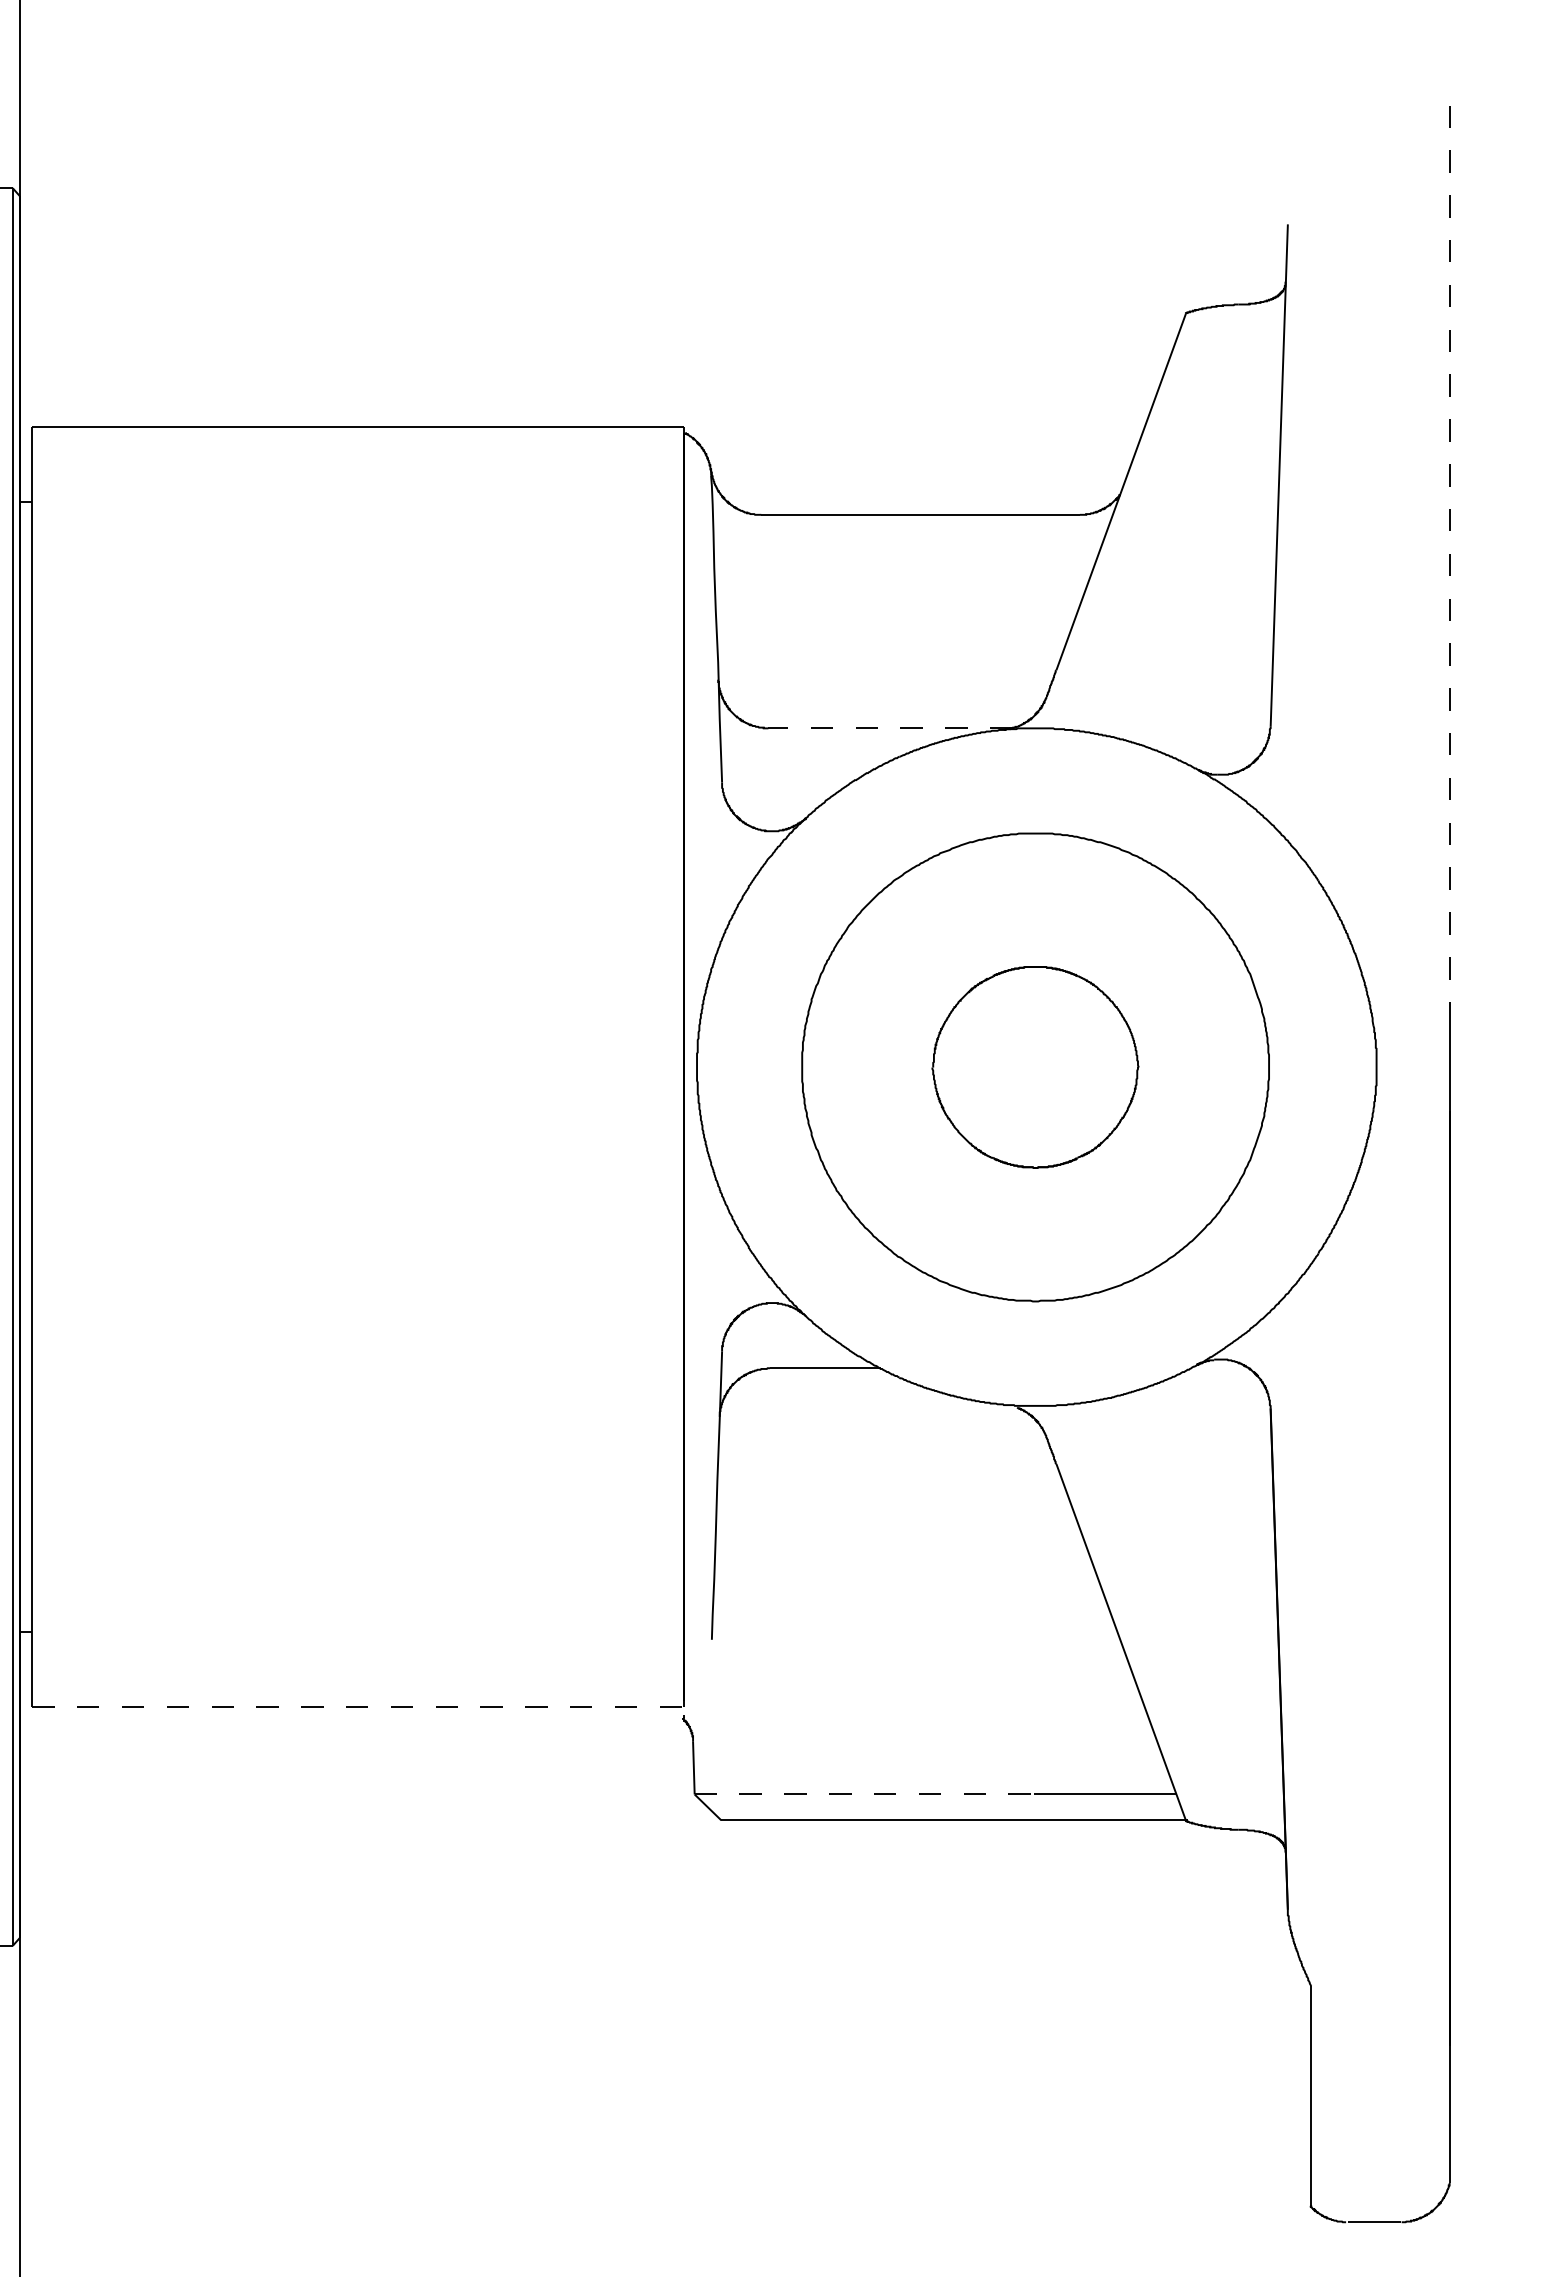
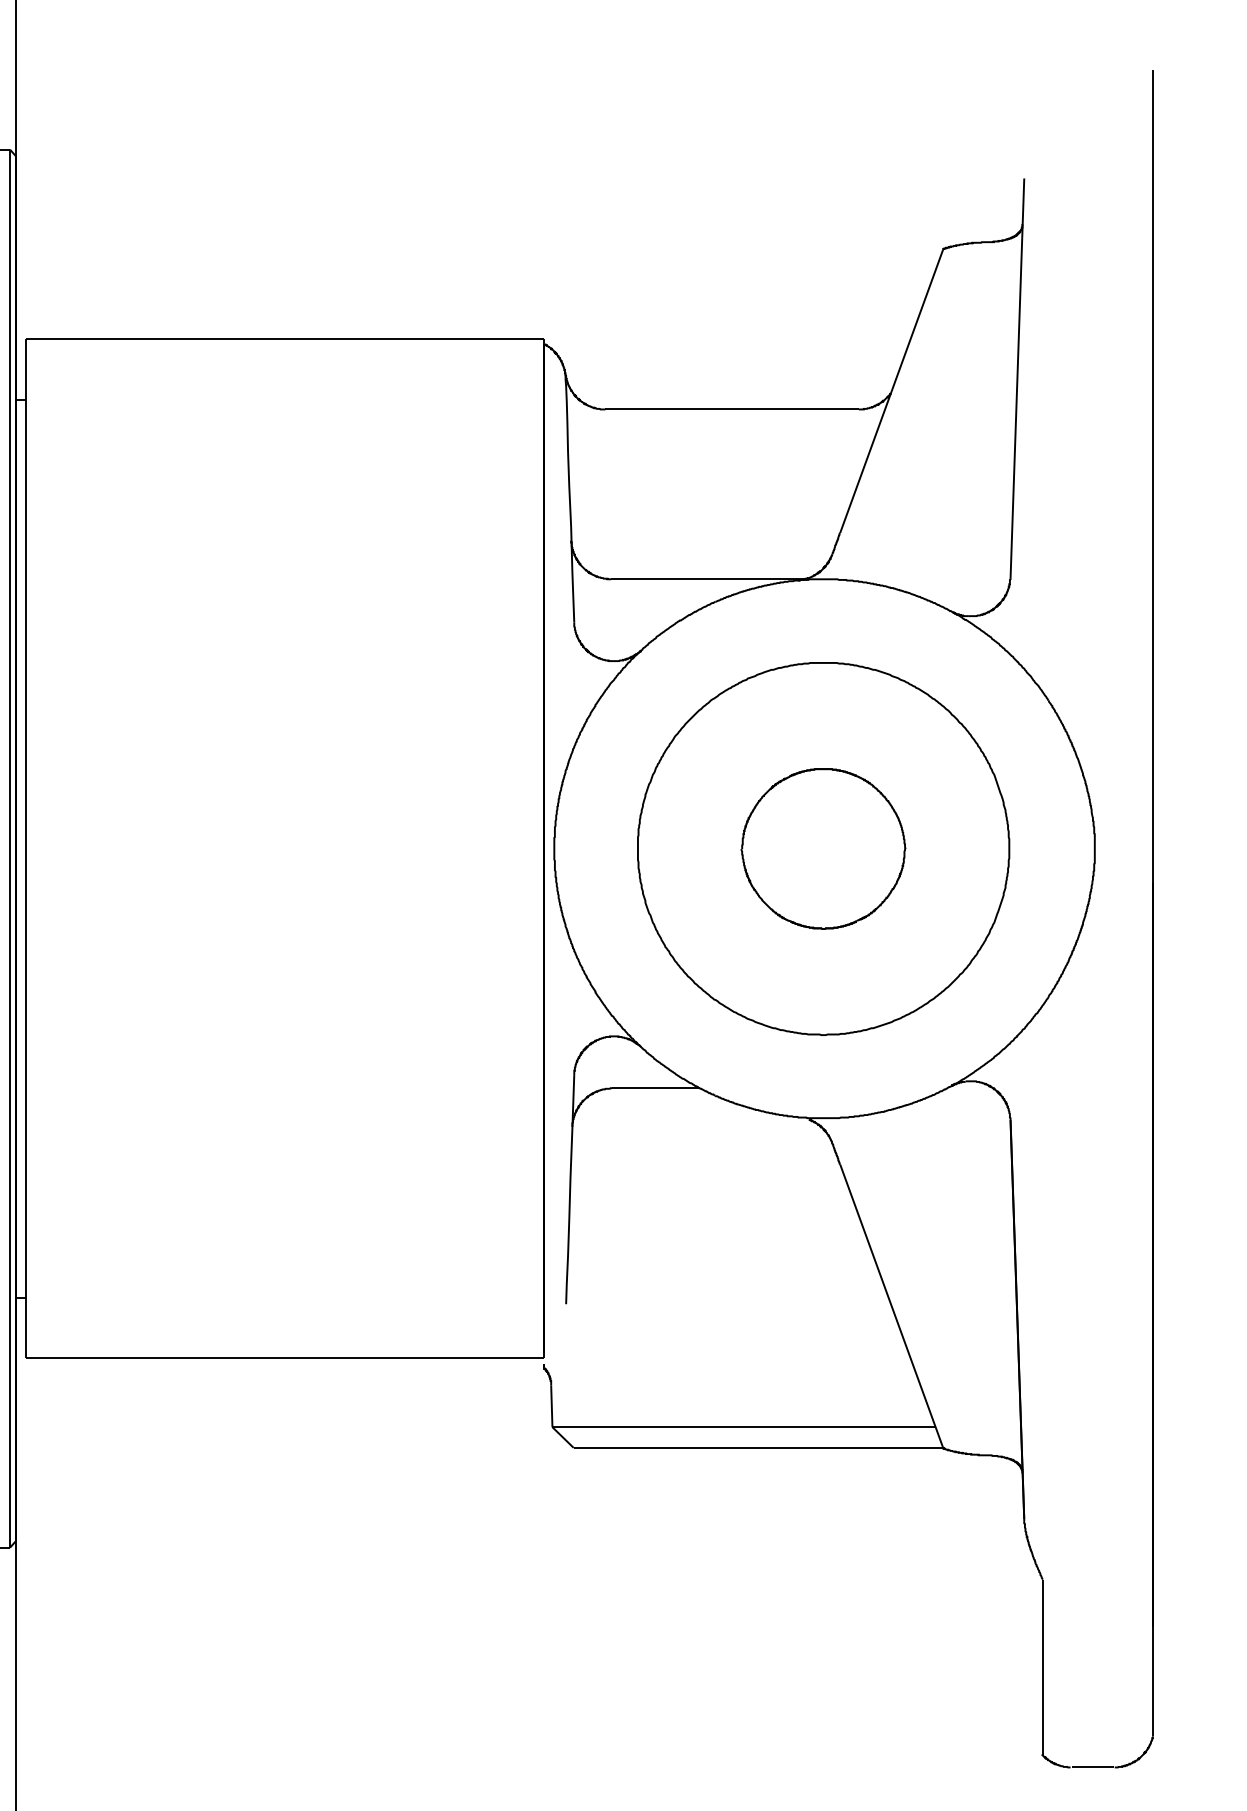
line: (1449, 556) -> (1152, 442), dashed -> solid
line: (889, 728) -> (707, 579), dashed -> solid
line: (359, 1706) -> (285, 1357), dashed -> solid
line: (865, 1794) -> (688, 1427), dashed -> solid

